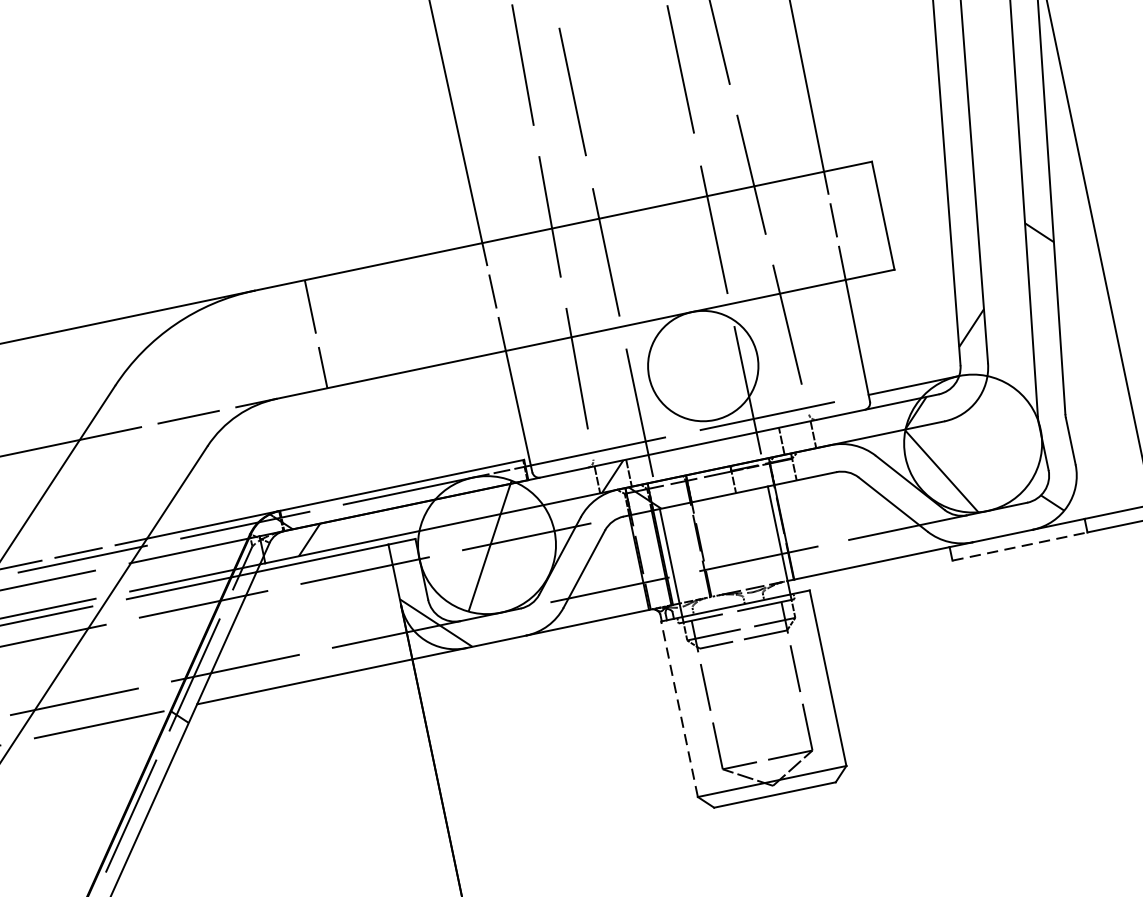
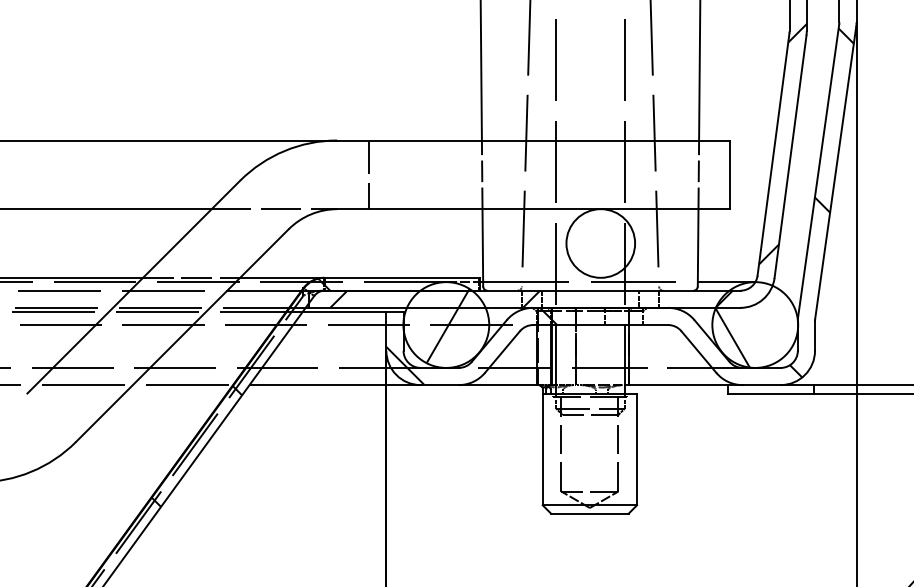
line: (1019, 546) -> (770, 393), dashed -> solid
line: (679, 709) -> (542, 449), dashed -> solid

